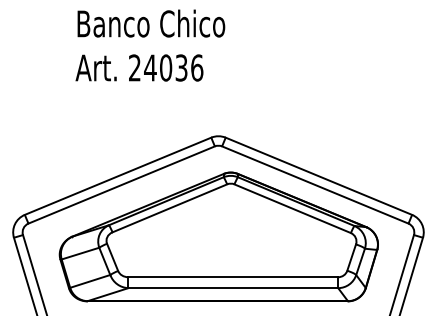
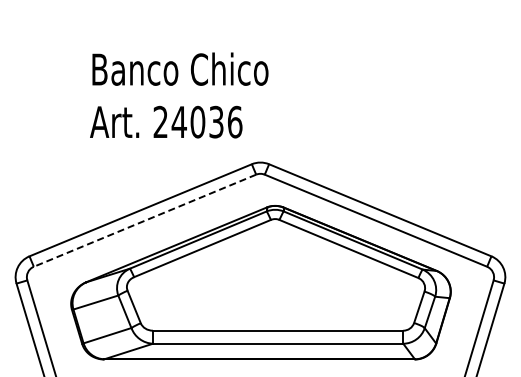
text: (150, 45) -> (179, 95), moved
line: (121, 184) -> (144, 220), solid -> dashed

